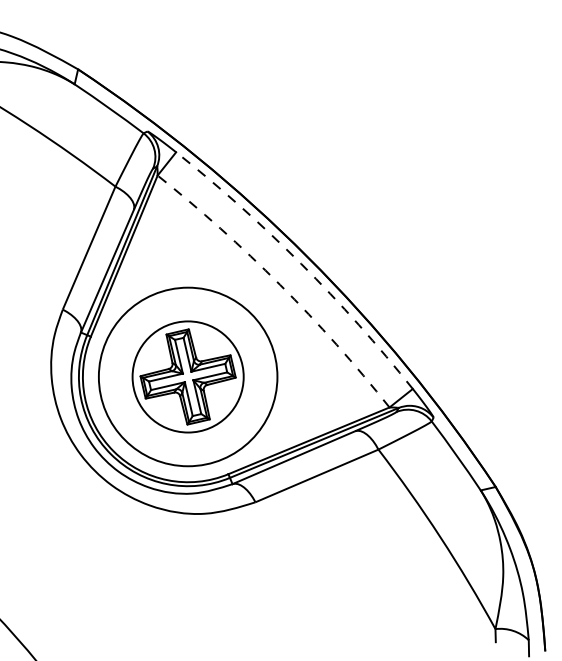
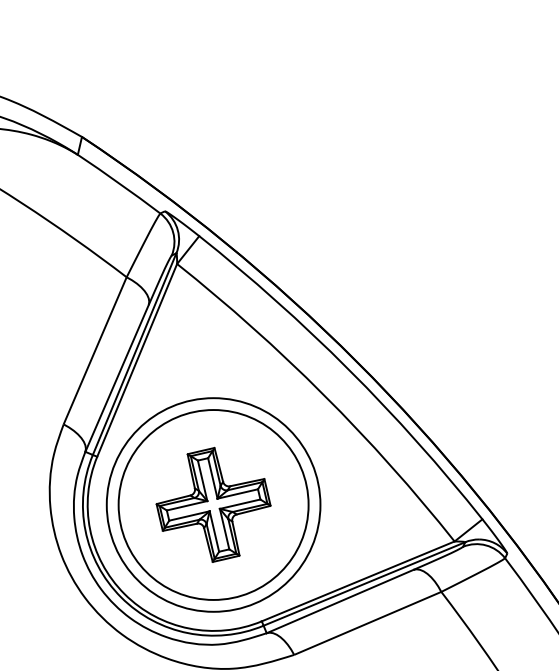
arc: (301, 263) -> (349, 369), dashed -> solid
arc: (280, 284) -> (324, 394), dashed -> solid
circle: (187, 376) -> (212, 504), size x1.43

